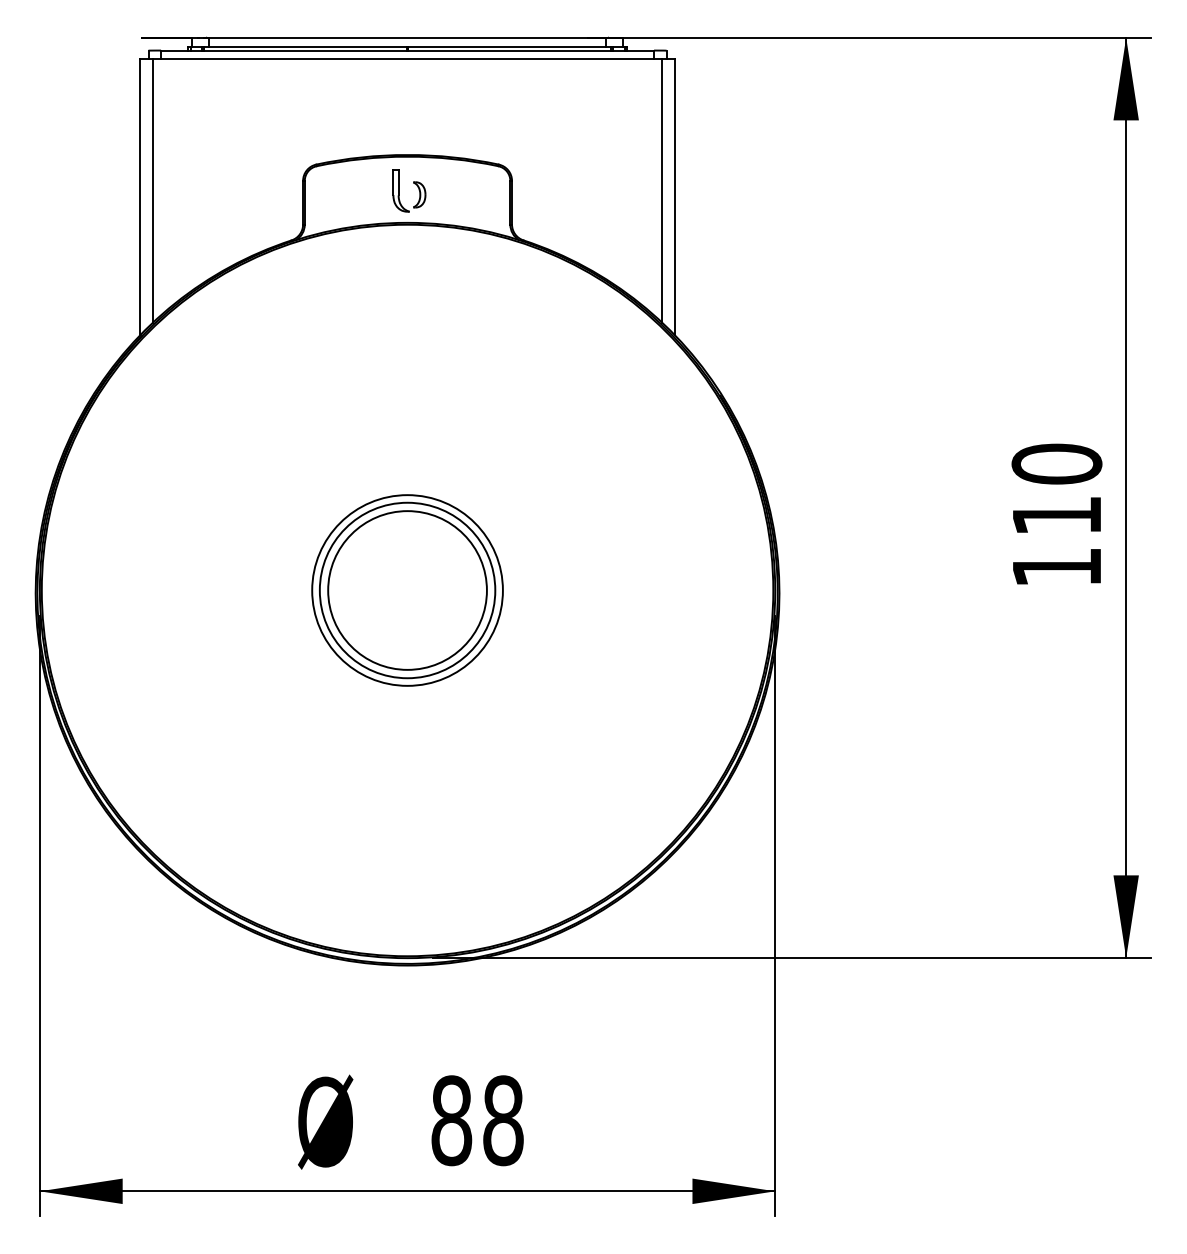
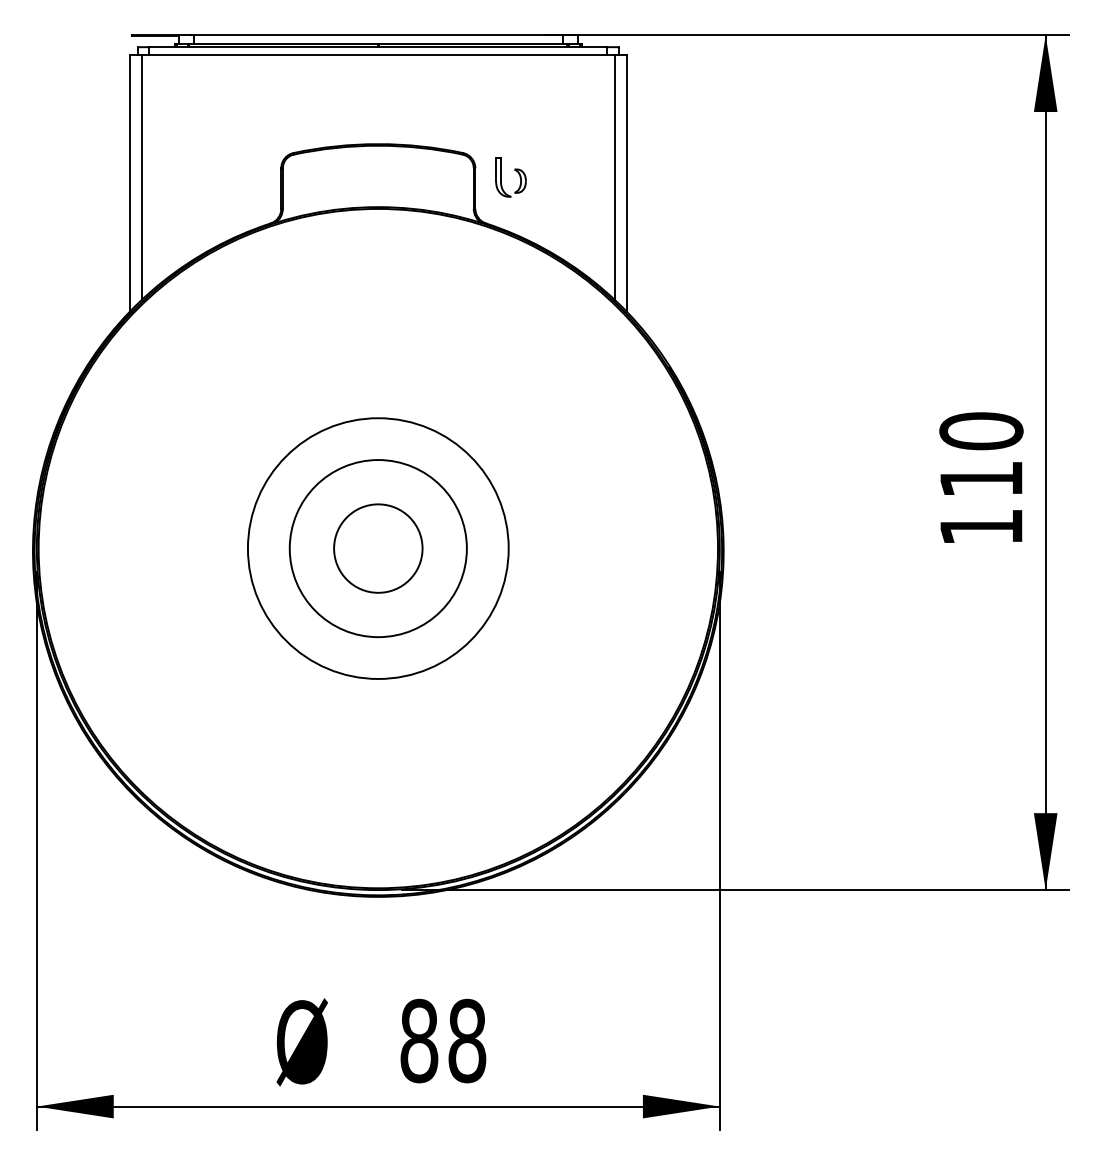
part: (414, 184) -> (515, 171), moved
circle: (407, 590) -> (378, 548), size x0.6
circle: (407, 590) -> (378, 548), size x1.6

